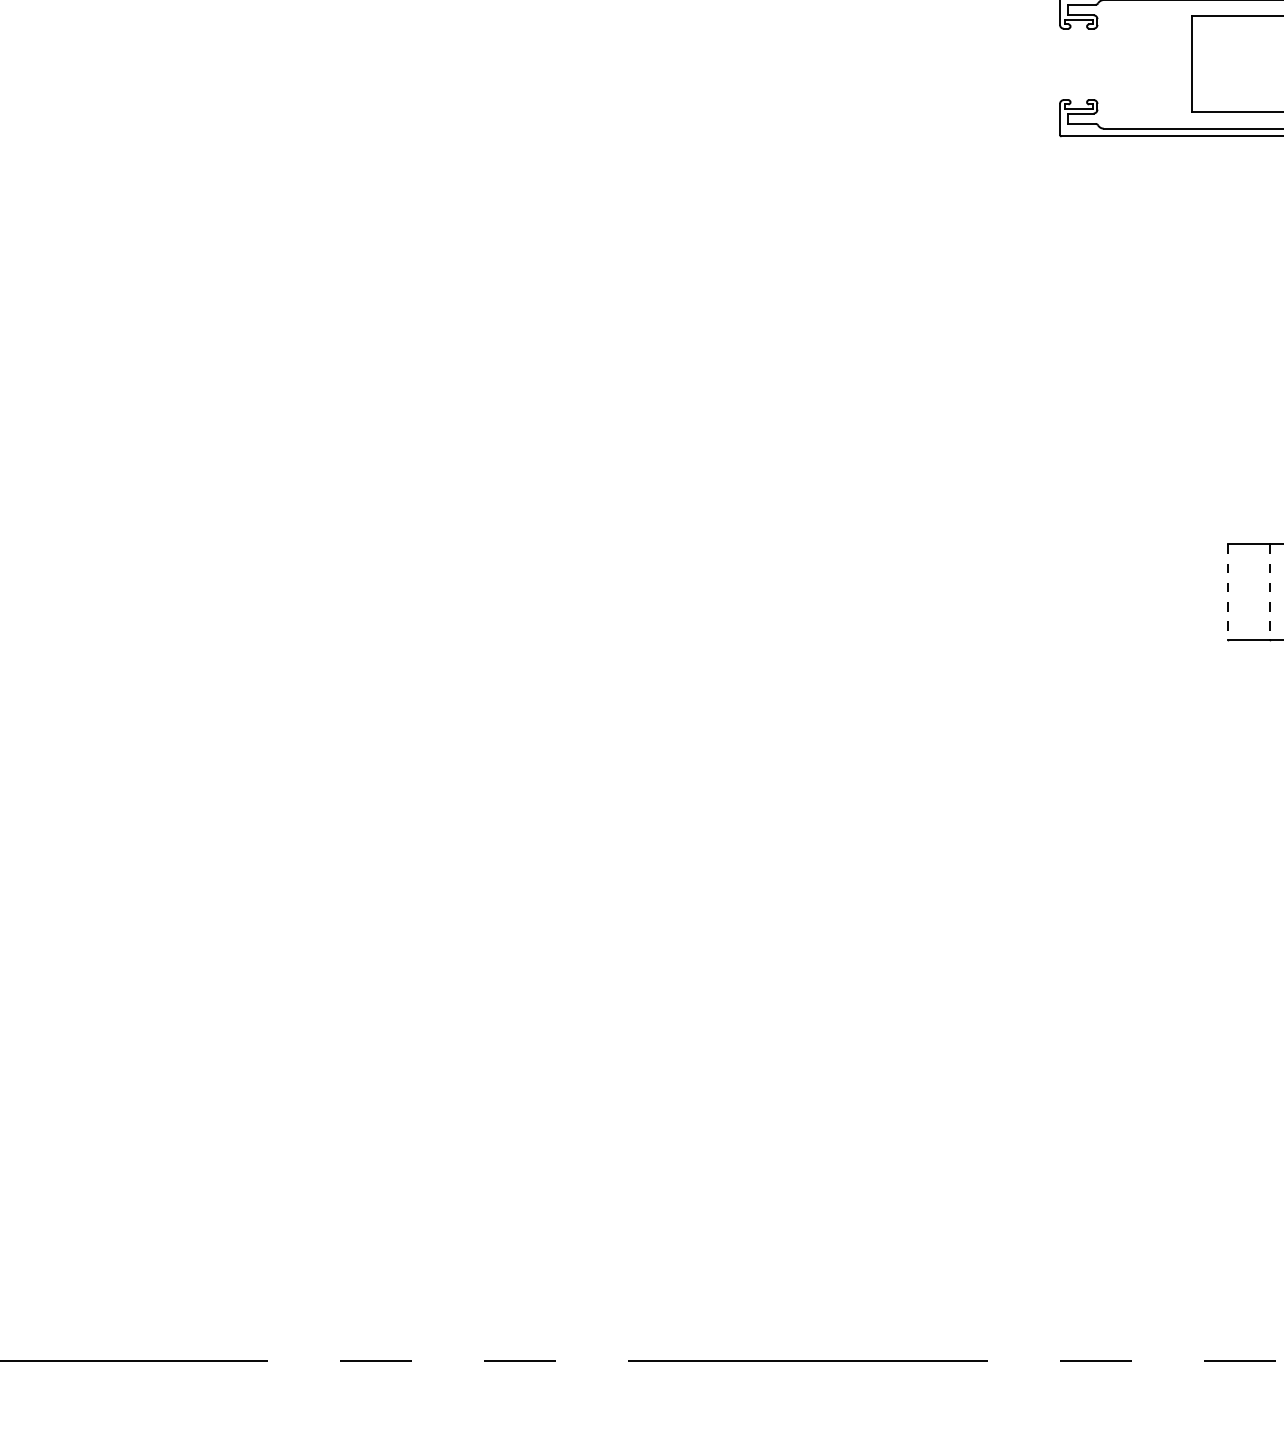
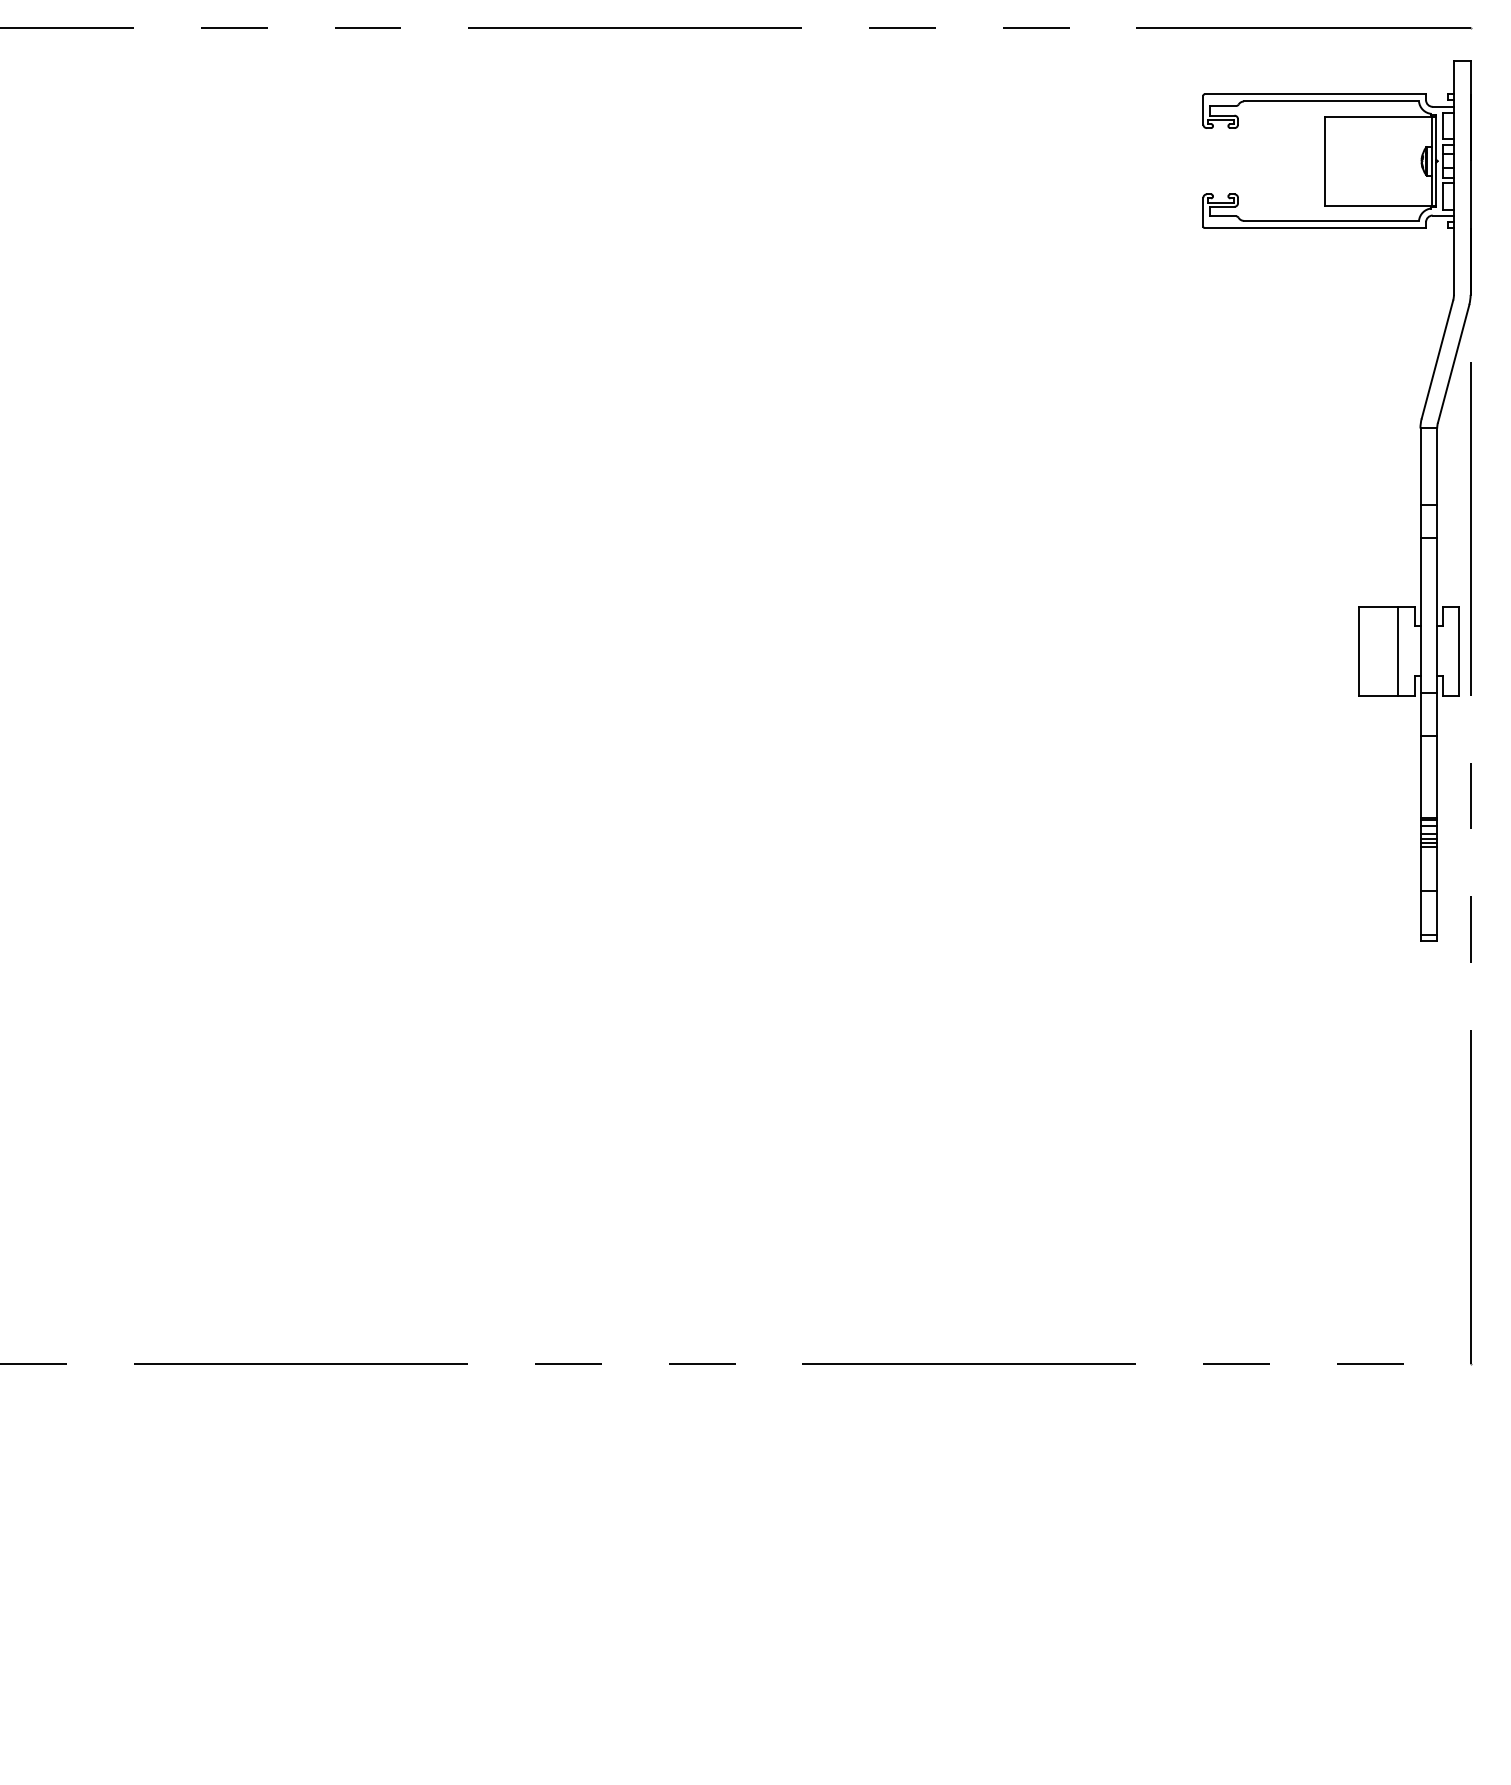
line: (1228, 592) -> (1359, 651), dashed -> solid
line: (1270, 592) -> (1398, 651), dashed -> solid

